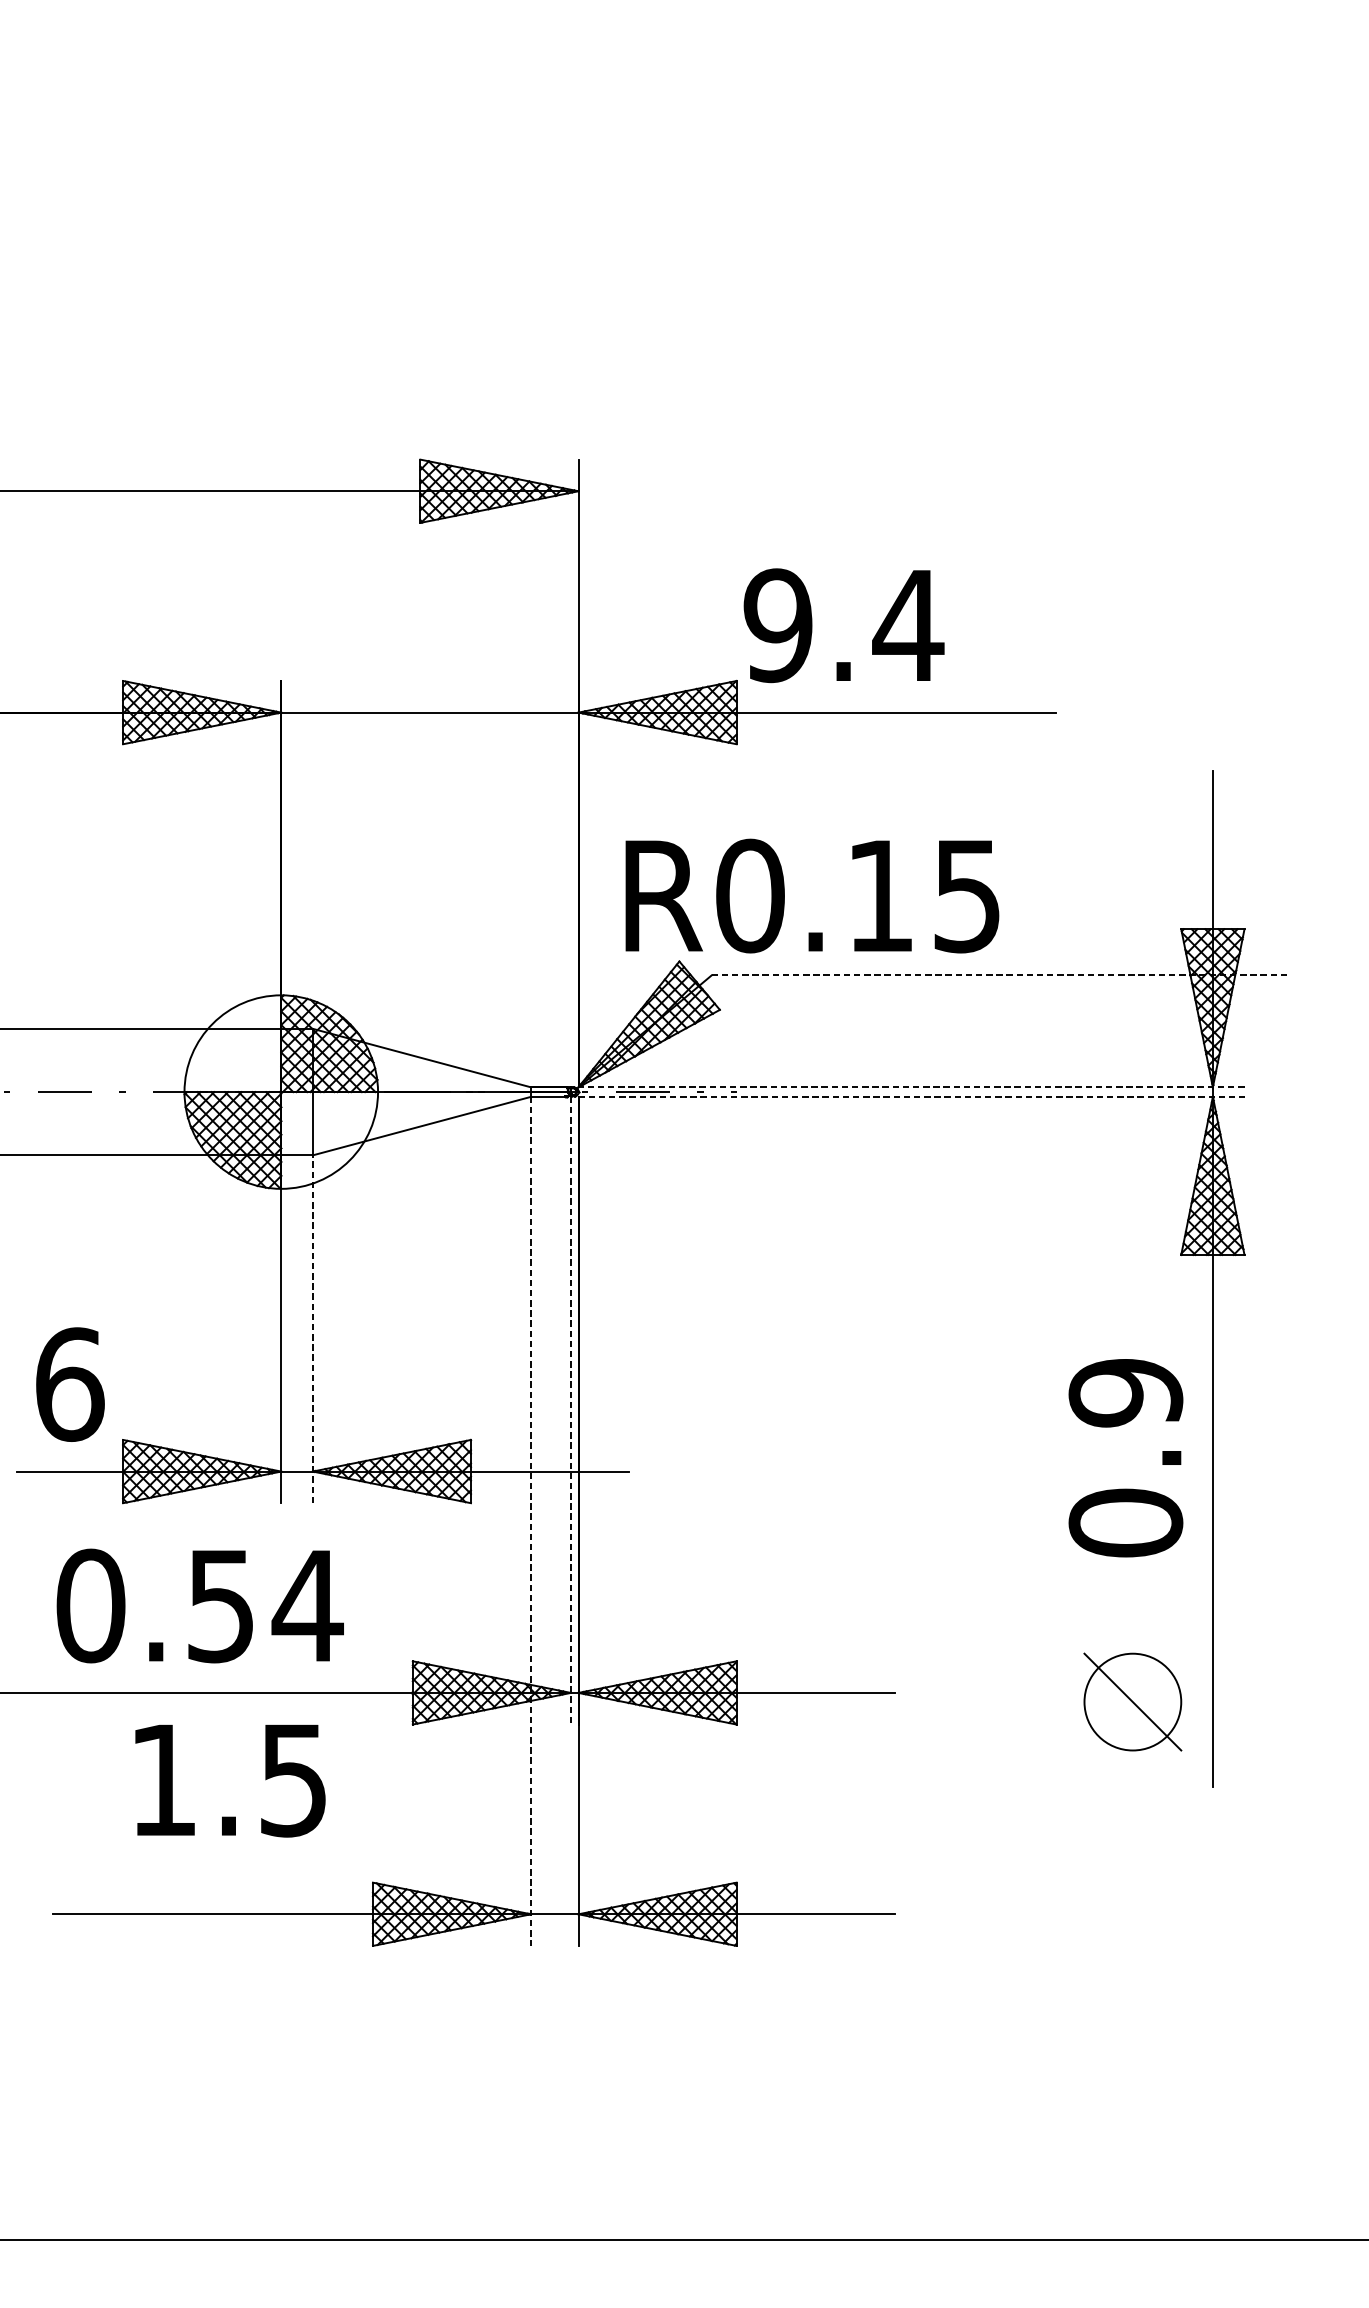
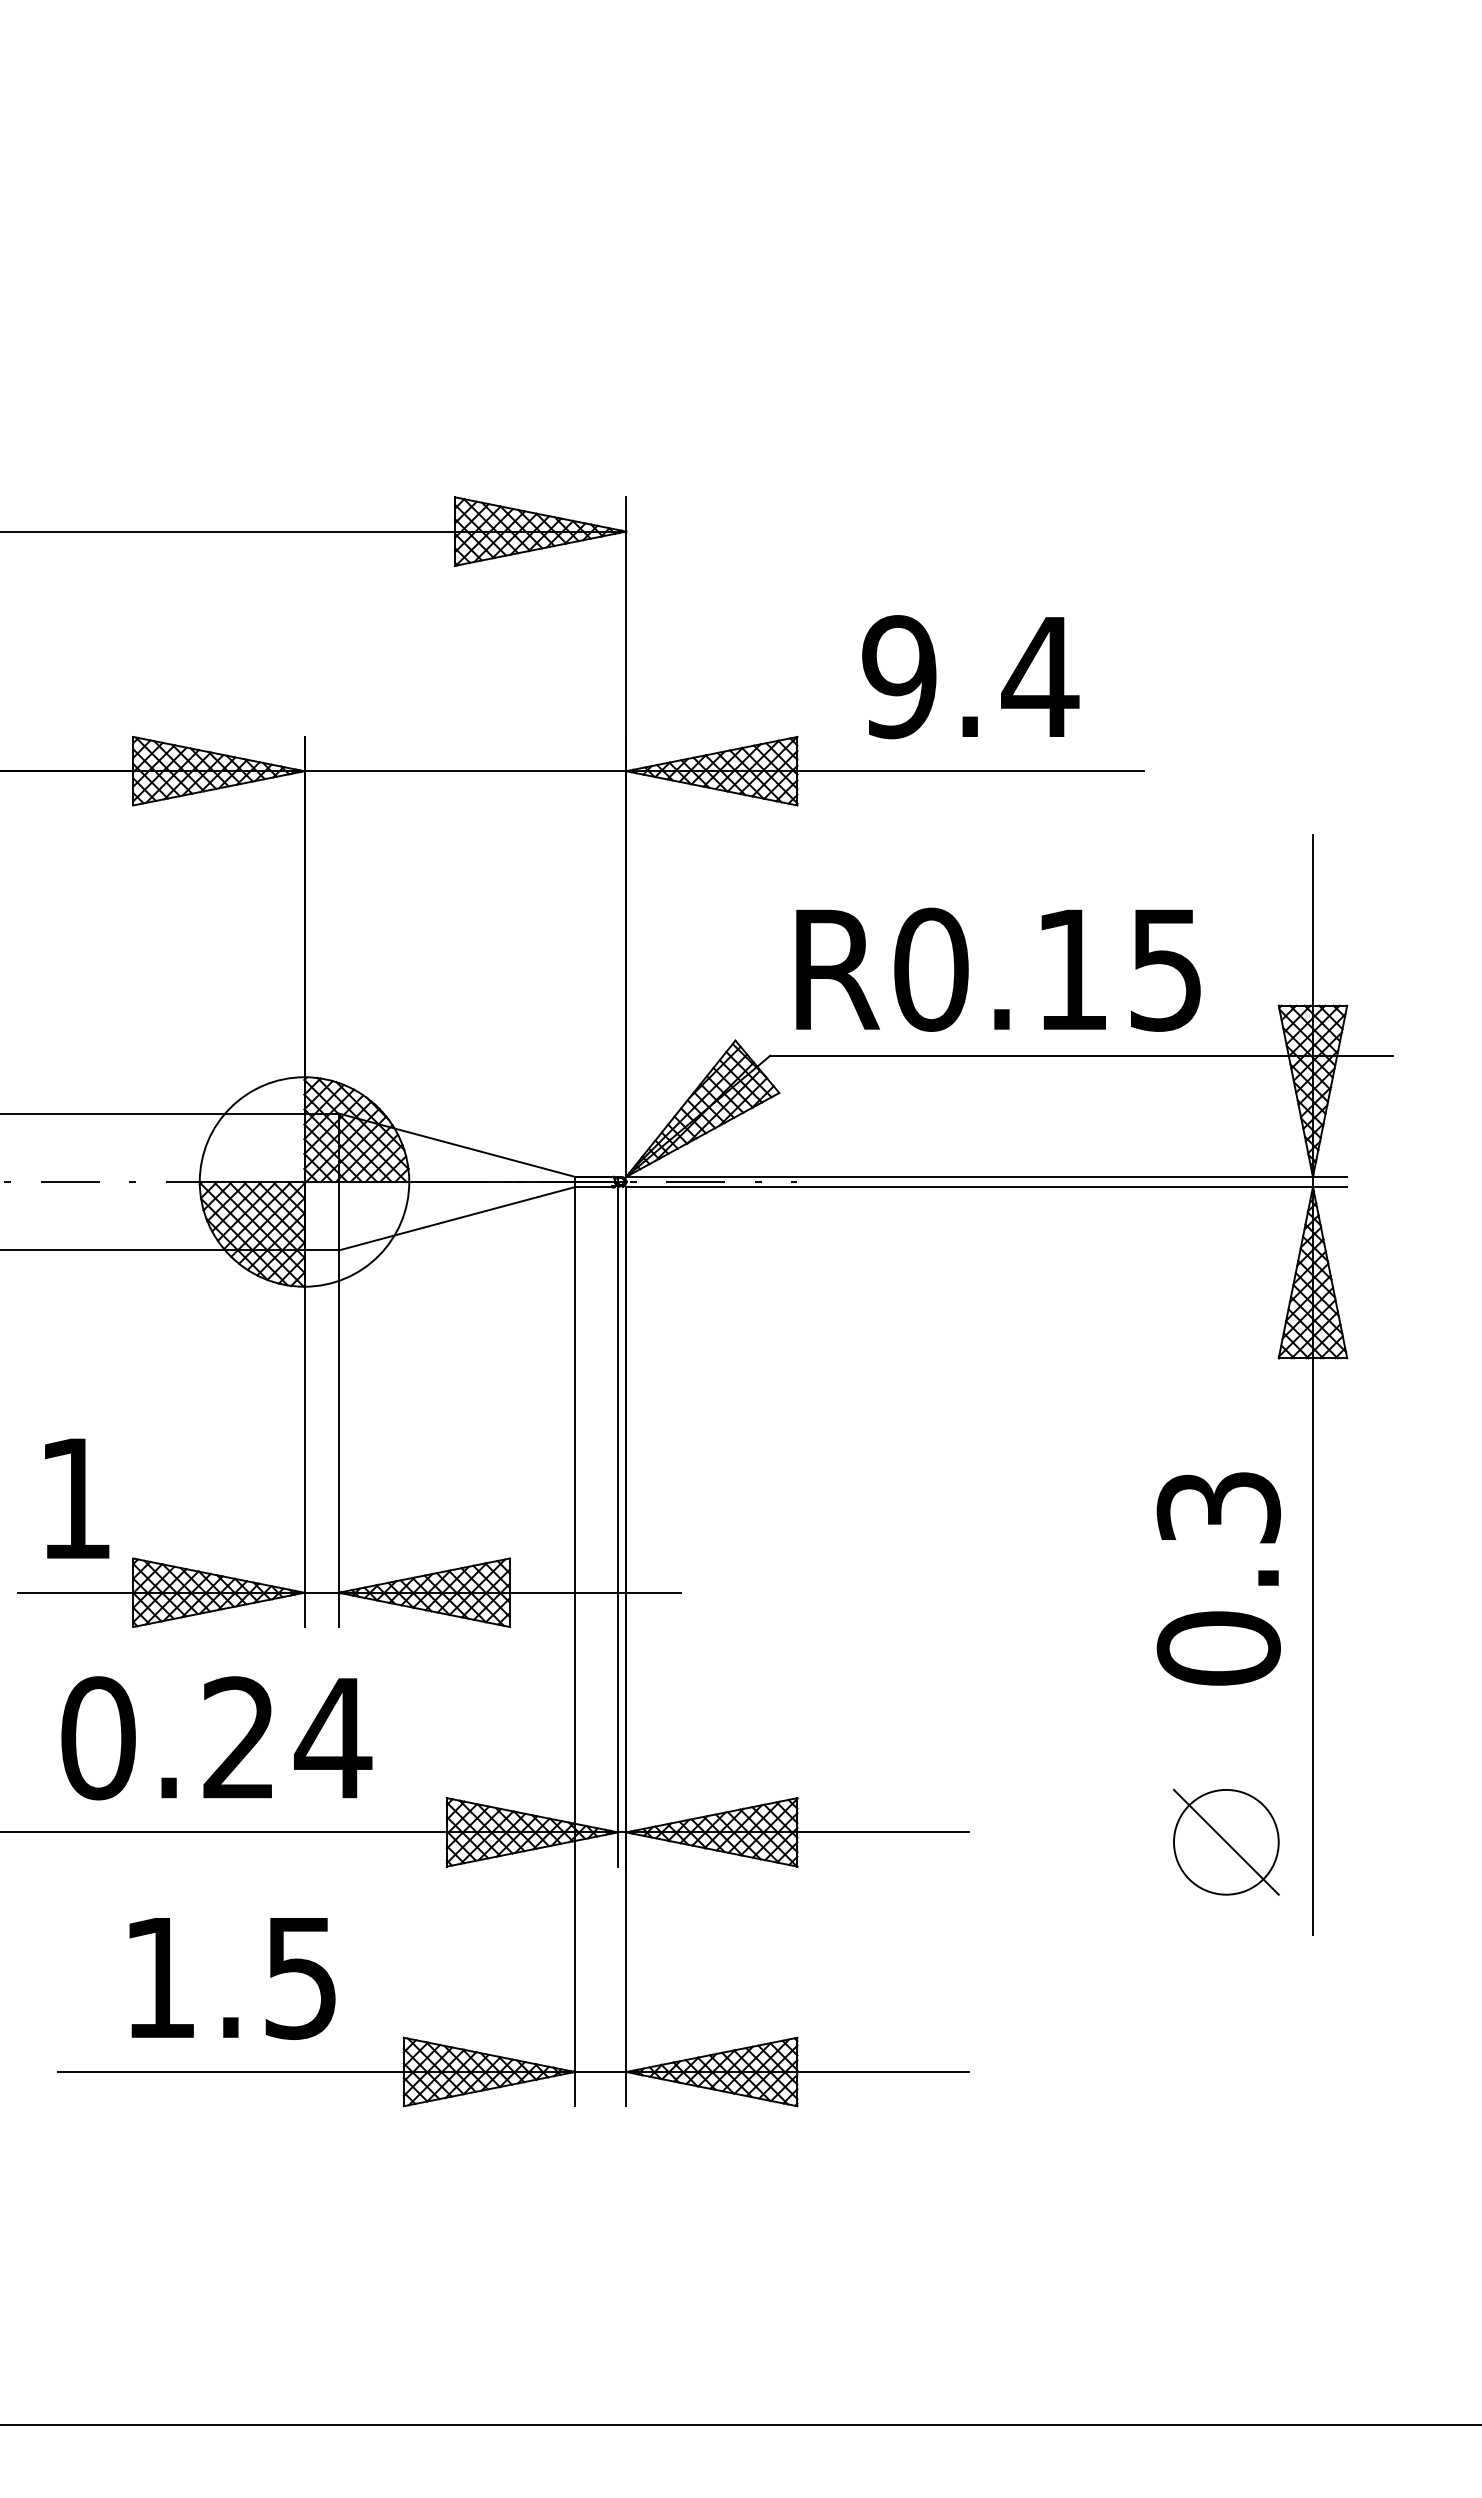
text: (843, 626) -> (970, 677), moved
text: (812, 895) -> (998, 969), moved
line: (999, 975) -> (1082, 1055), dashed -> solid
line: (911, 1087) -> (986, 1176), dashed -> solid
line: (912, 1097) -> (987, 1187), dashed -> solid
line: (312, 1329) -> (338, 1438), dashed -> solid
text: (70, 1384) -> (76, 1498), 6 -> 1
text: (1125, 1392) -> (1218, 1507), 0.9 -> 0.3
line: (571, 1410) -> (618, 1526), dashed -> solid
line: (530, 1521) -> (574, 1646), dashed -> solid
text: (220, 1606) -> (238, 1738), 0.54 -> 0.24
text: (230, 1780) -> (232, 1978), moved

